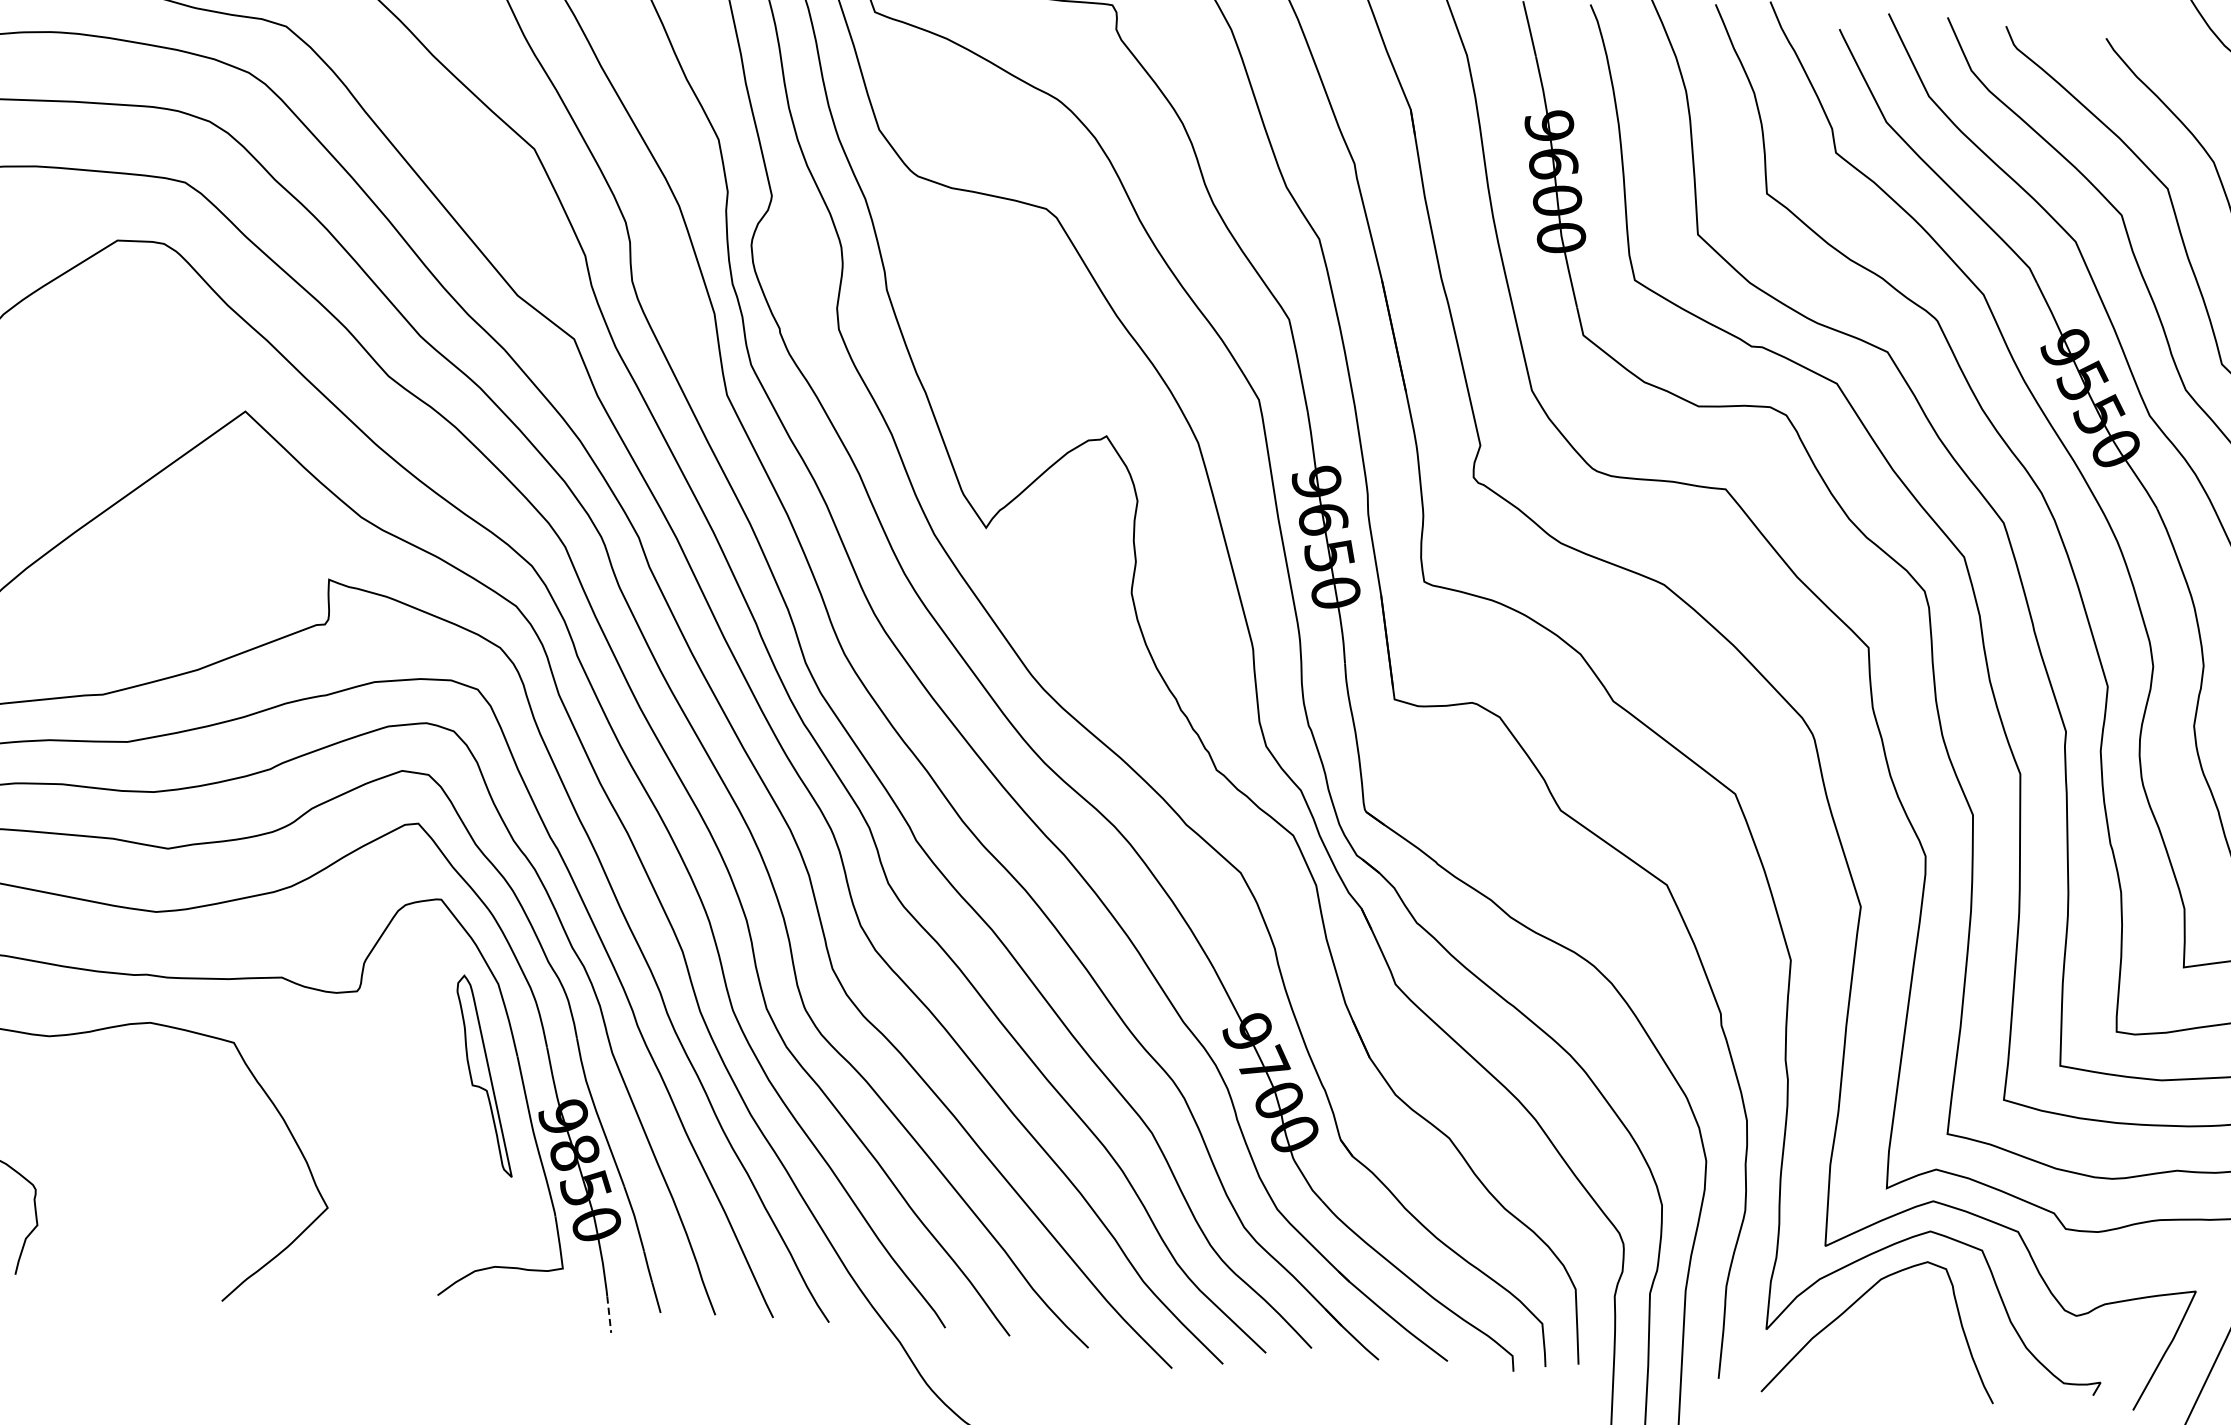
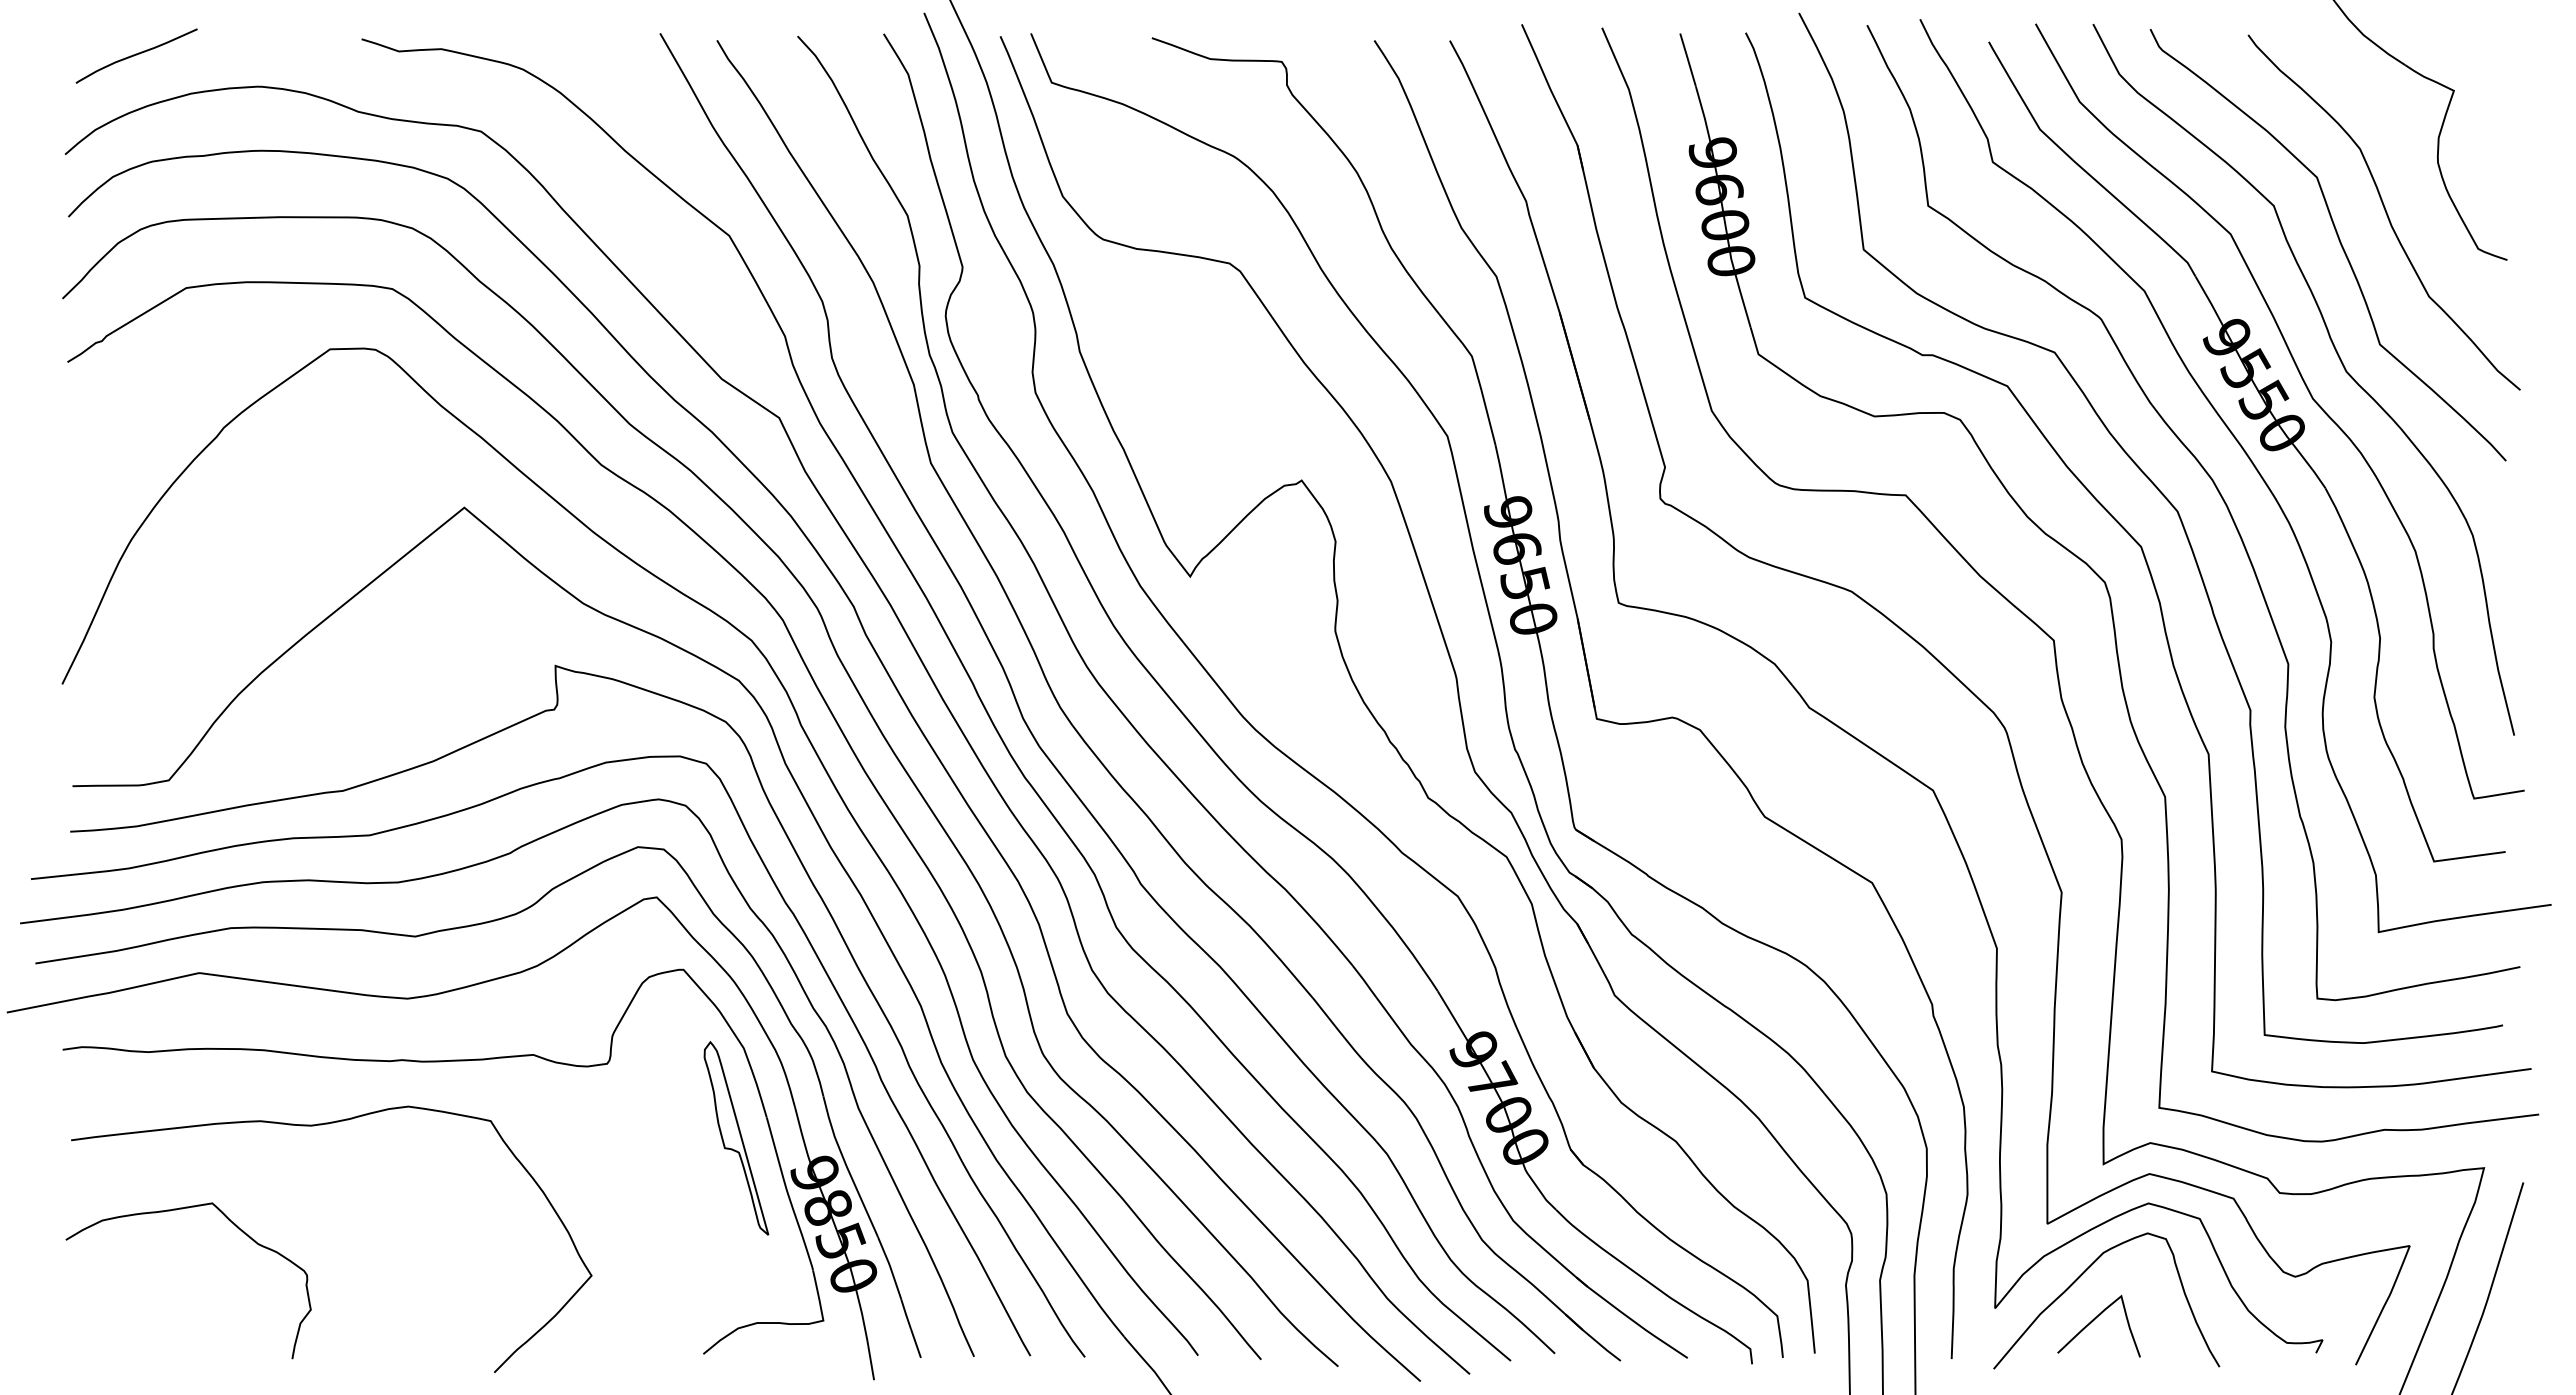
line: (609, 1314) -> (871, 1362), dashed -> solid
curve: (1867, 1348) -> (2094, 1320), added

